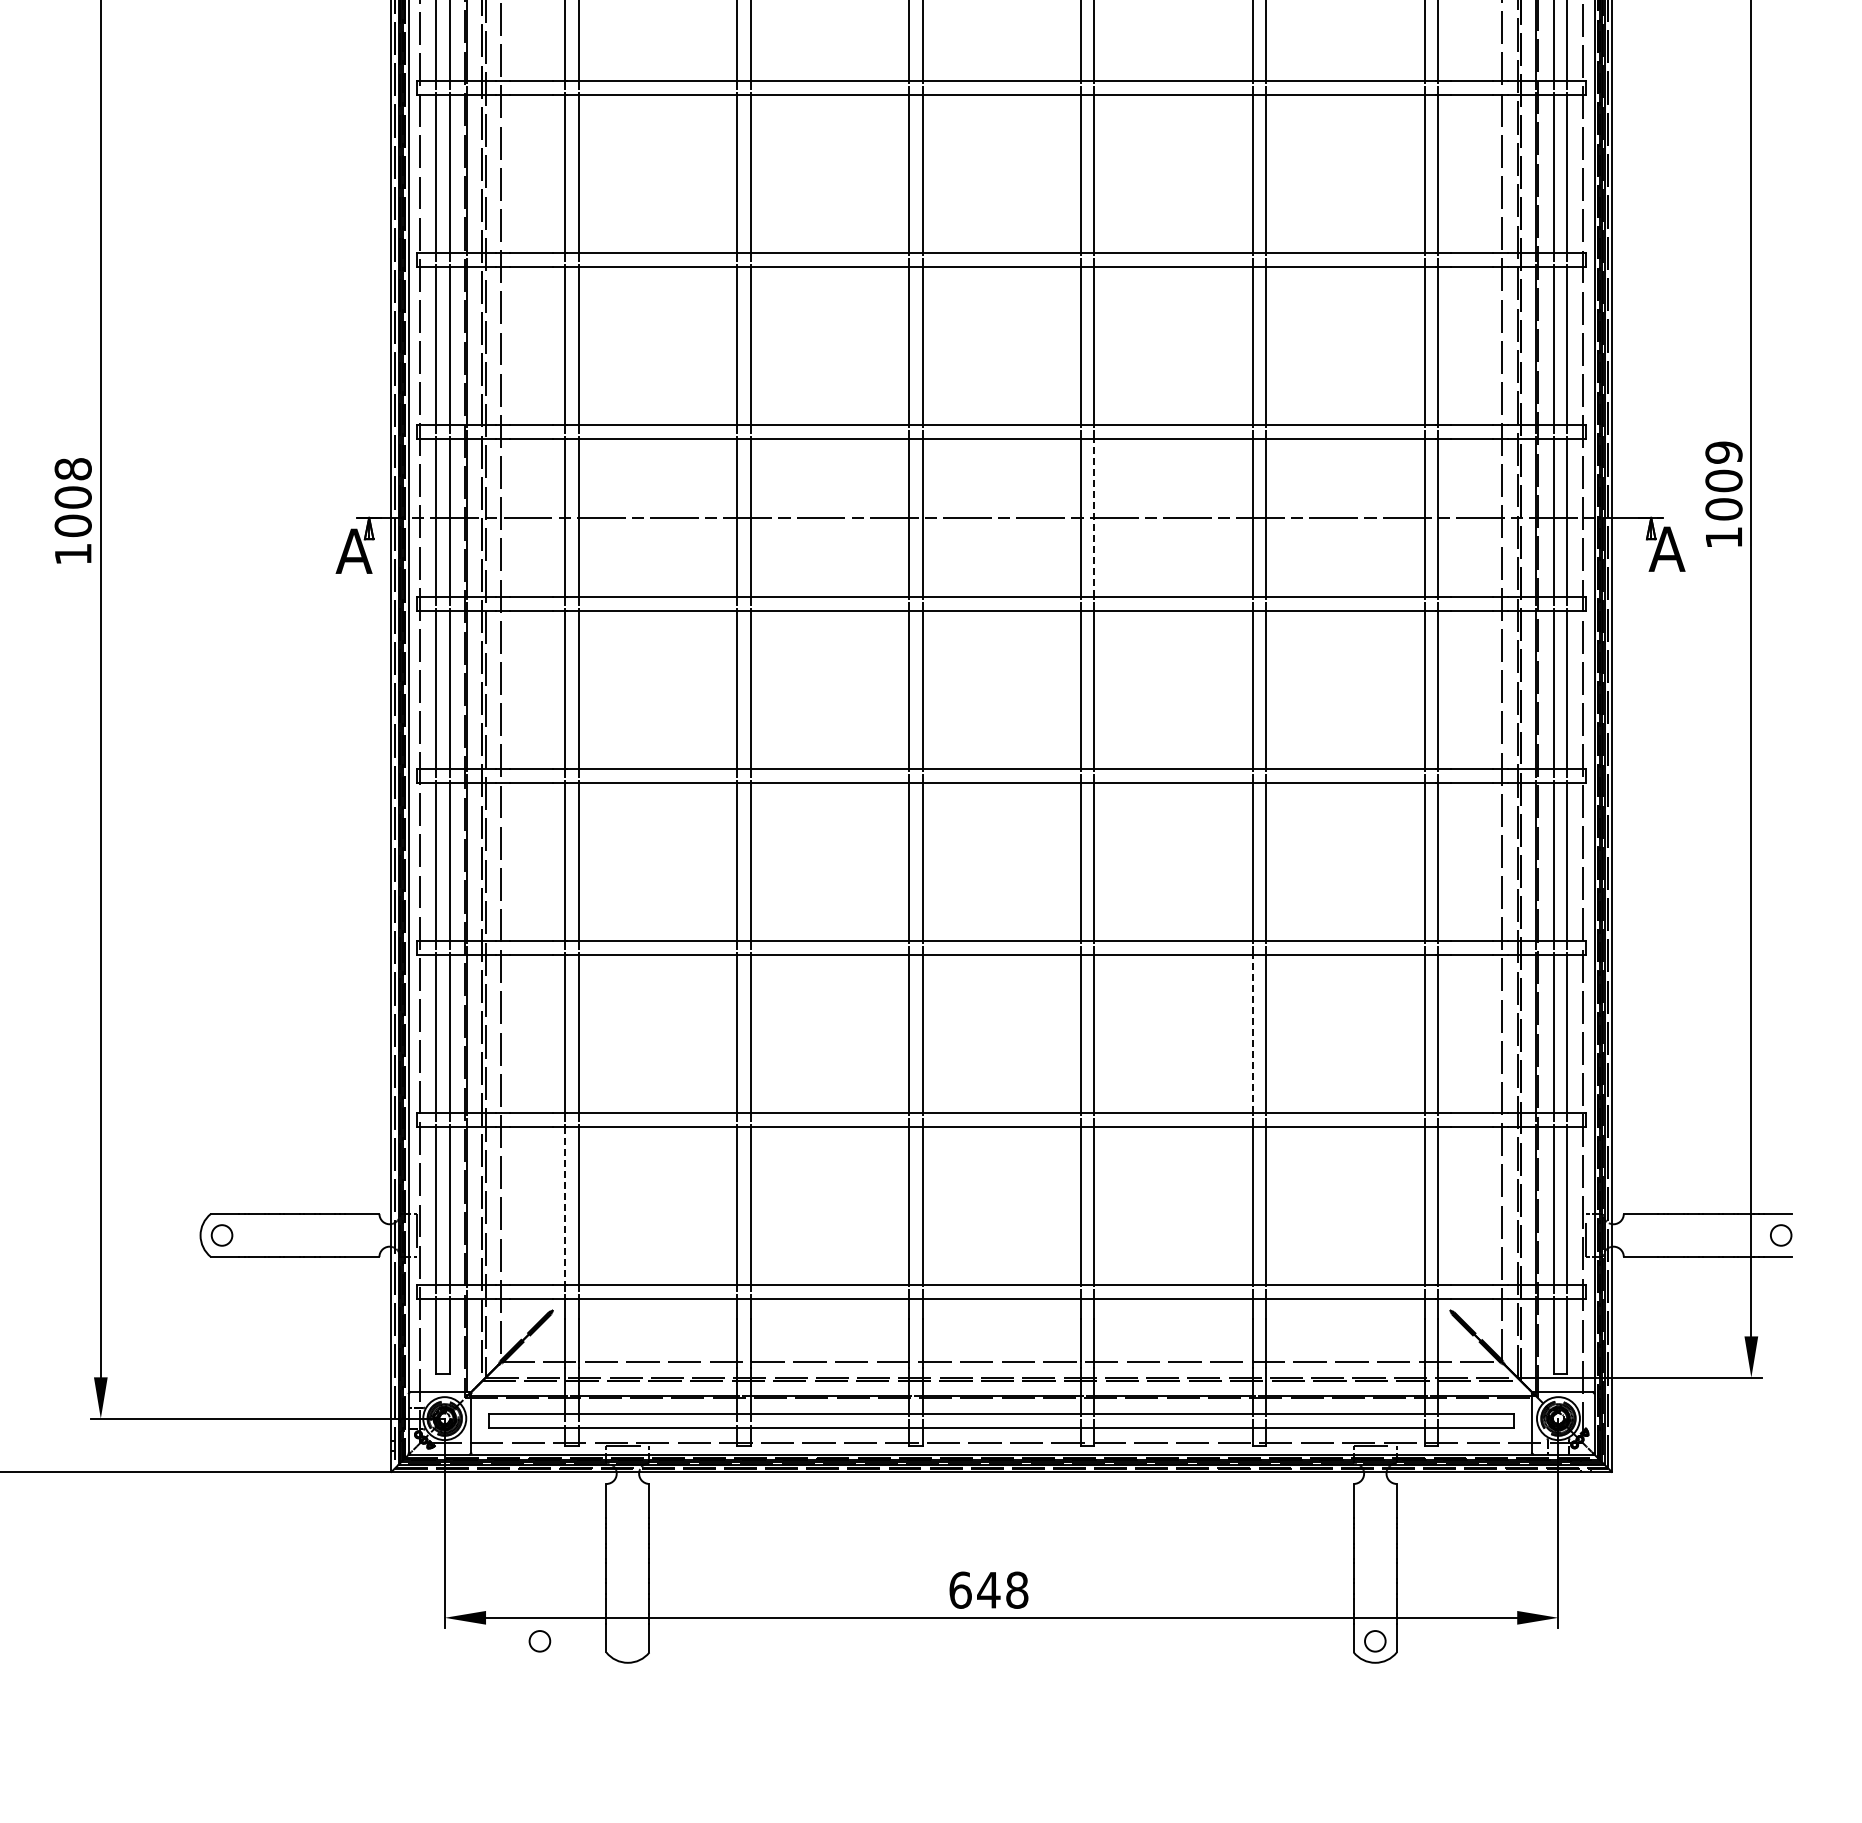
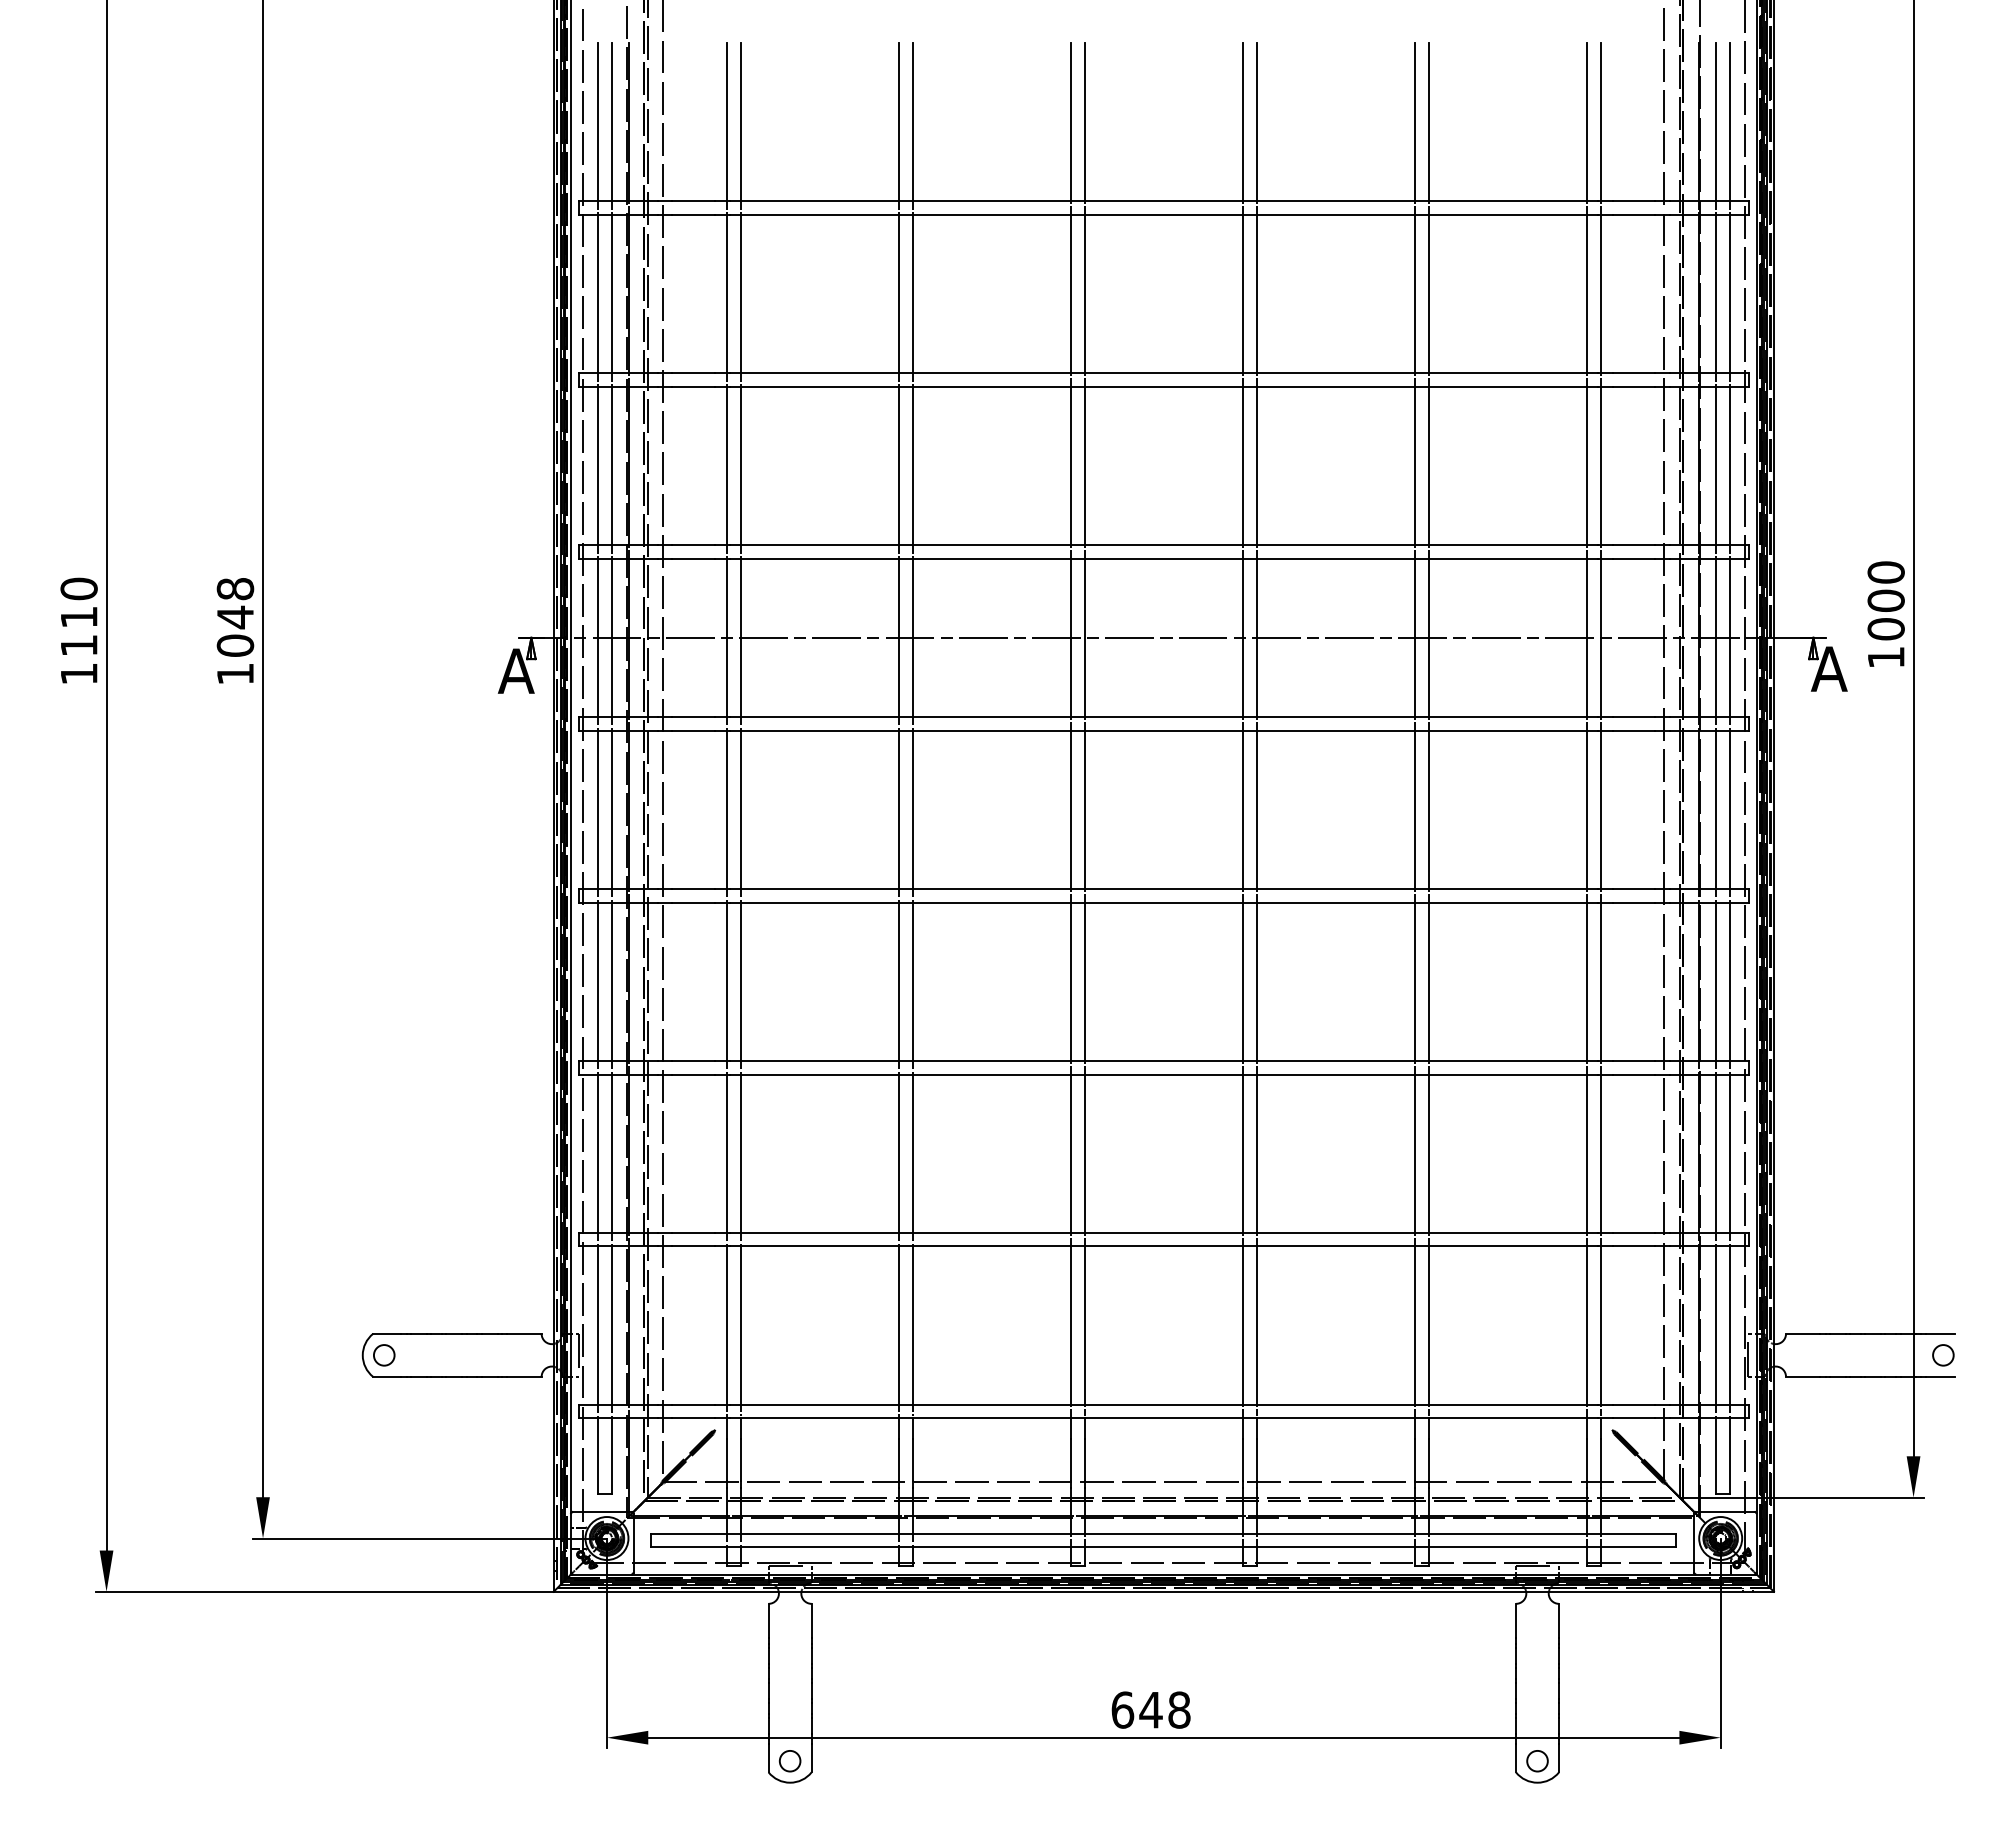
text: (1723, 452) -> (1885, 572), 1009 -> 1000
text: (73, 497) -> (235, 617), 1008 -> 1048
line: (1094, 517) -> (1256, 637), dashed -> solid
line: (1252, 1033) -> (1414, 1153), dashed -> solid
line: (565, 1206) -> (727, 1326), dashed -> solid
circle: (539, 1641) -> (789, 1761), moved

